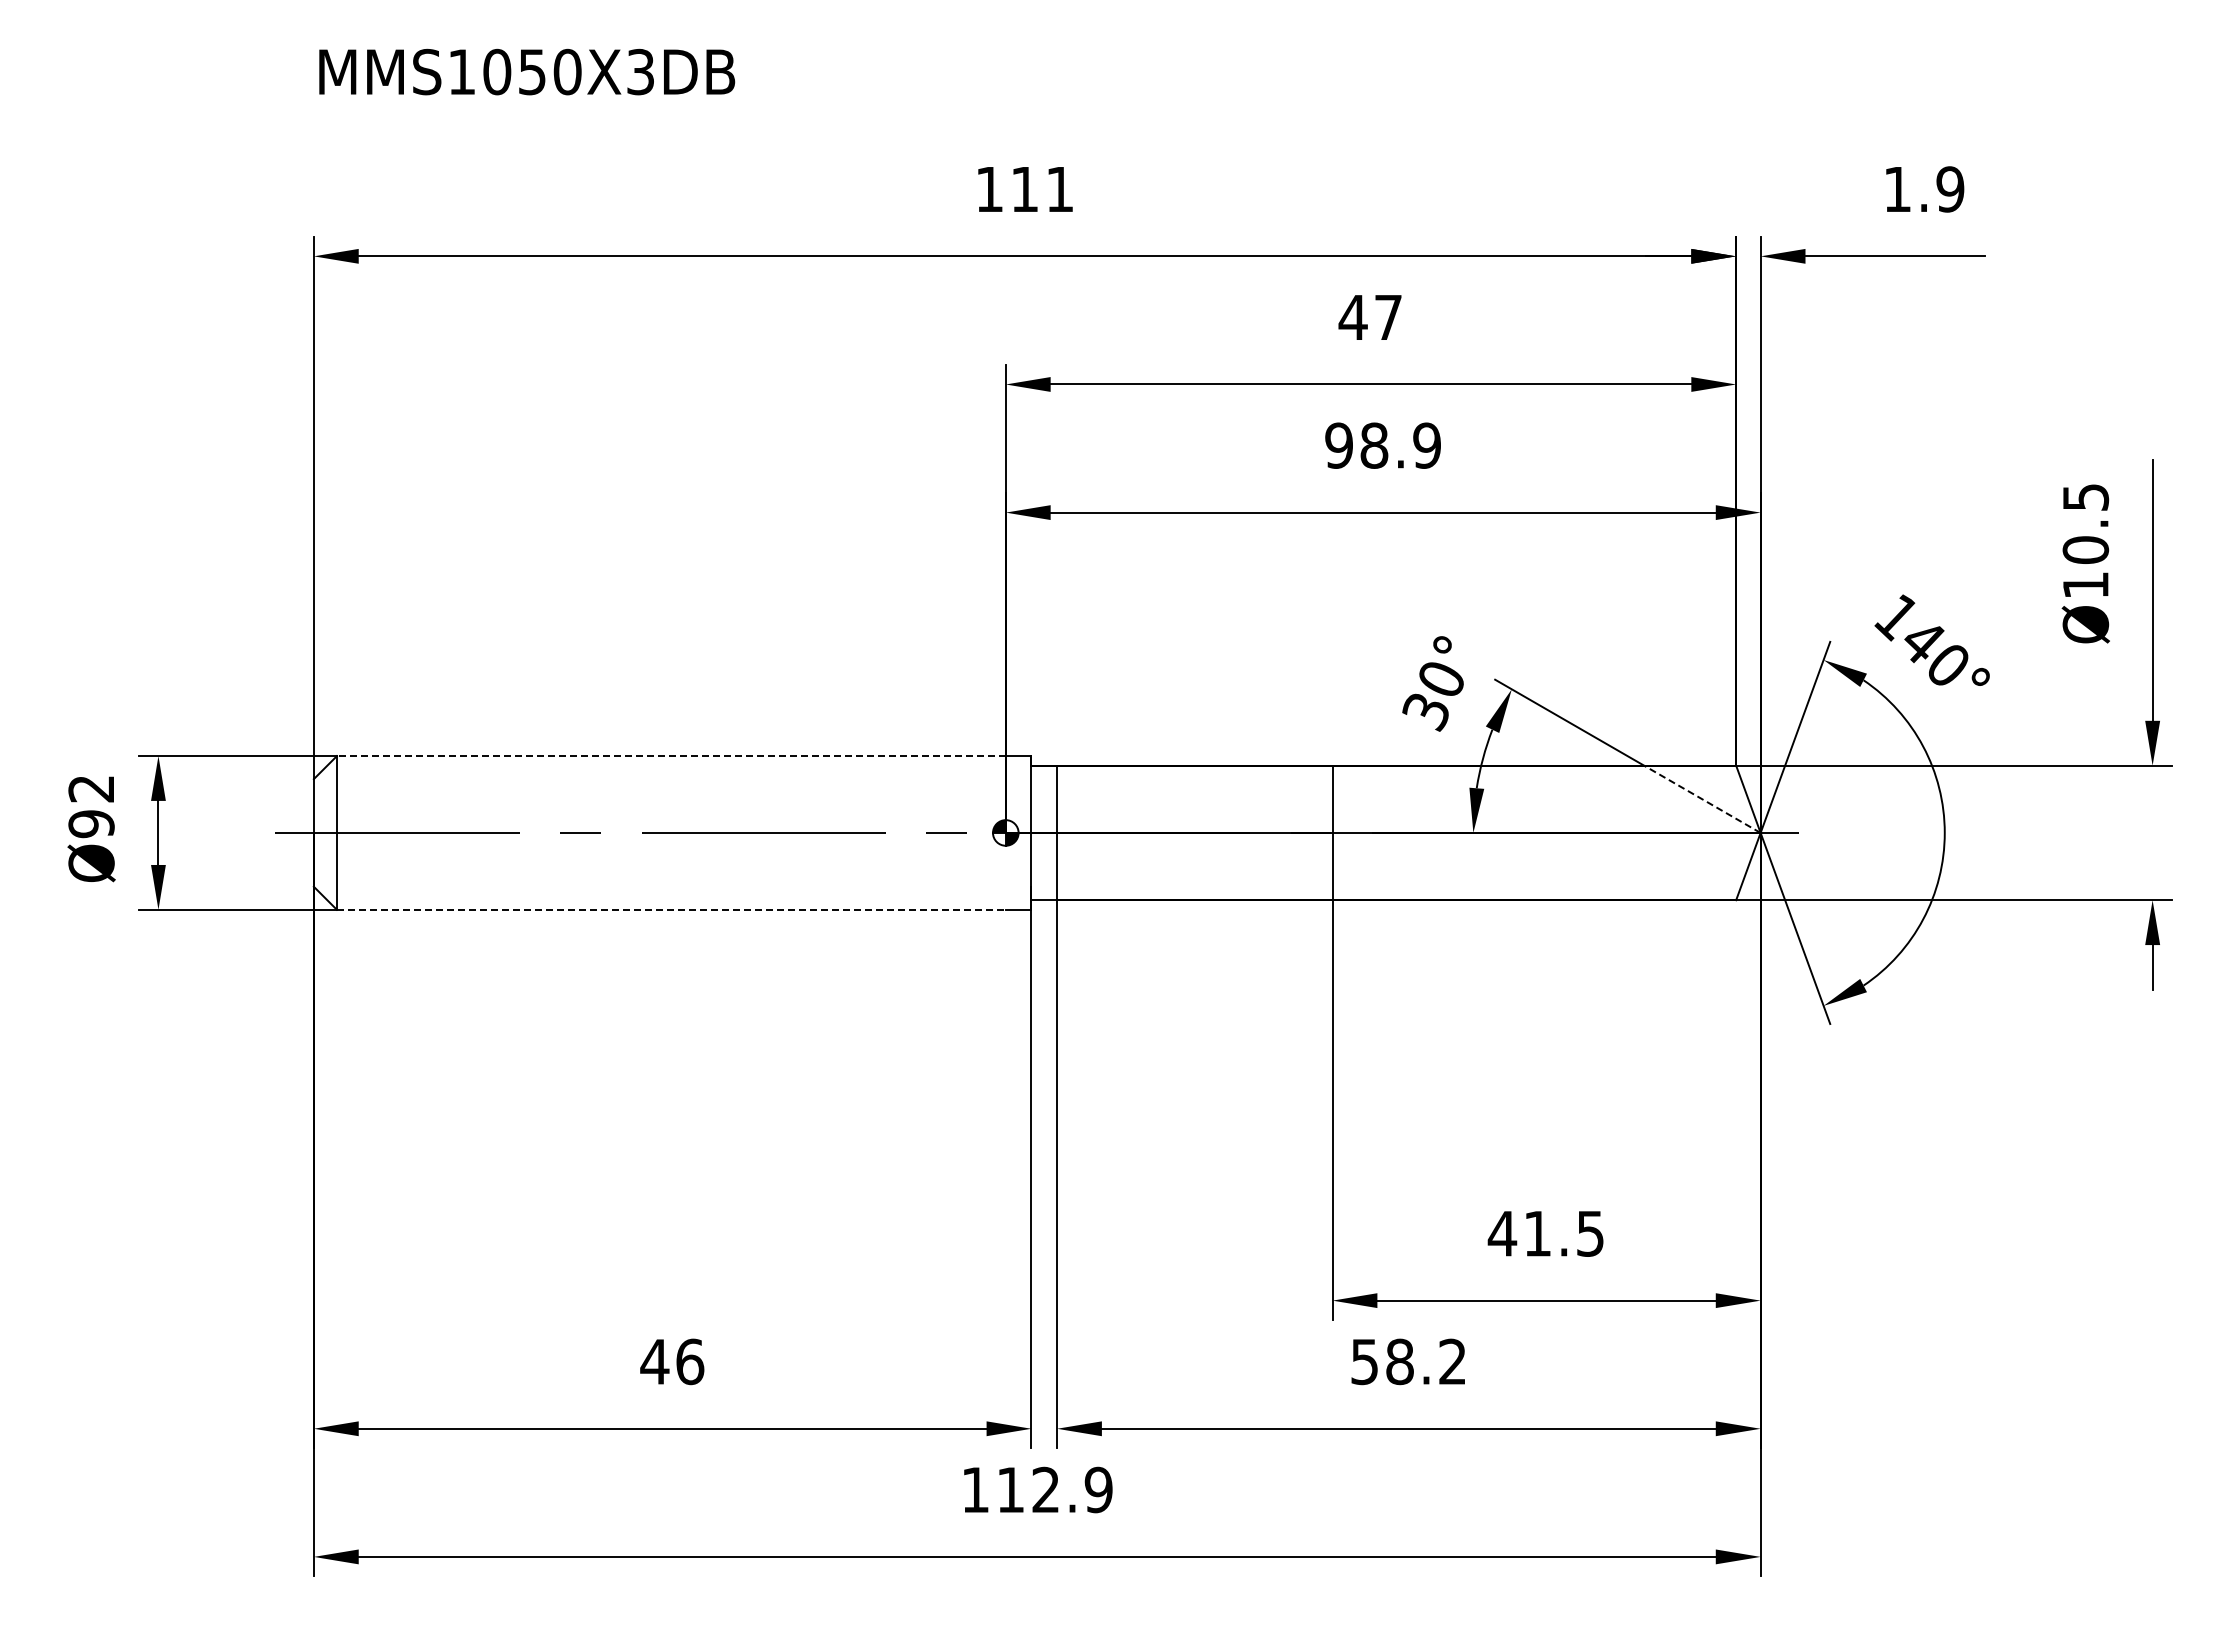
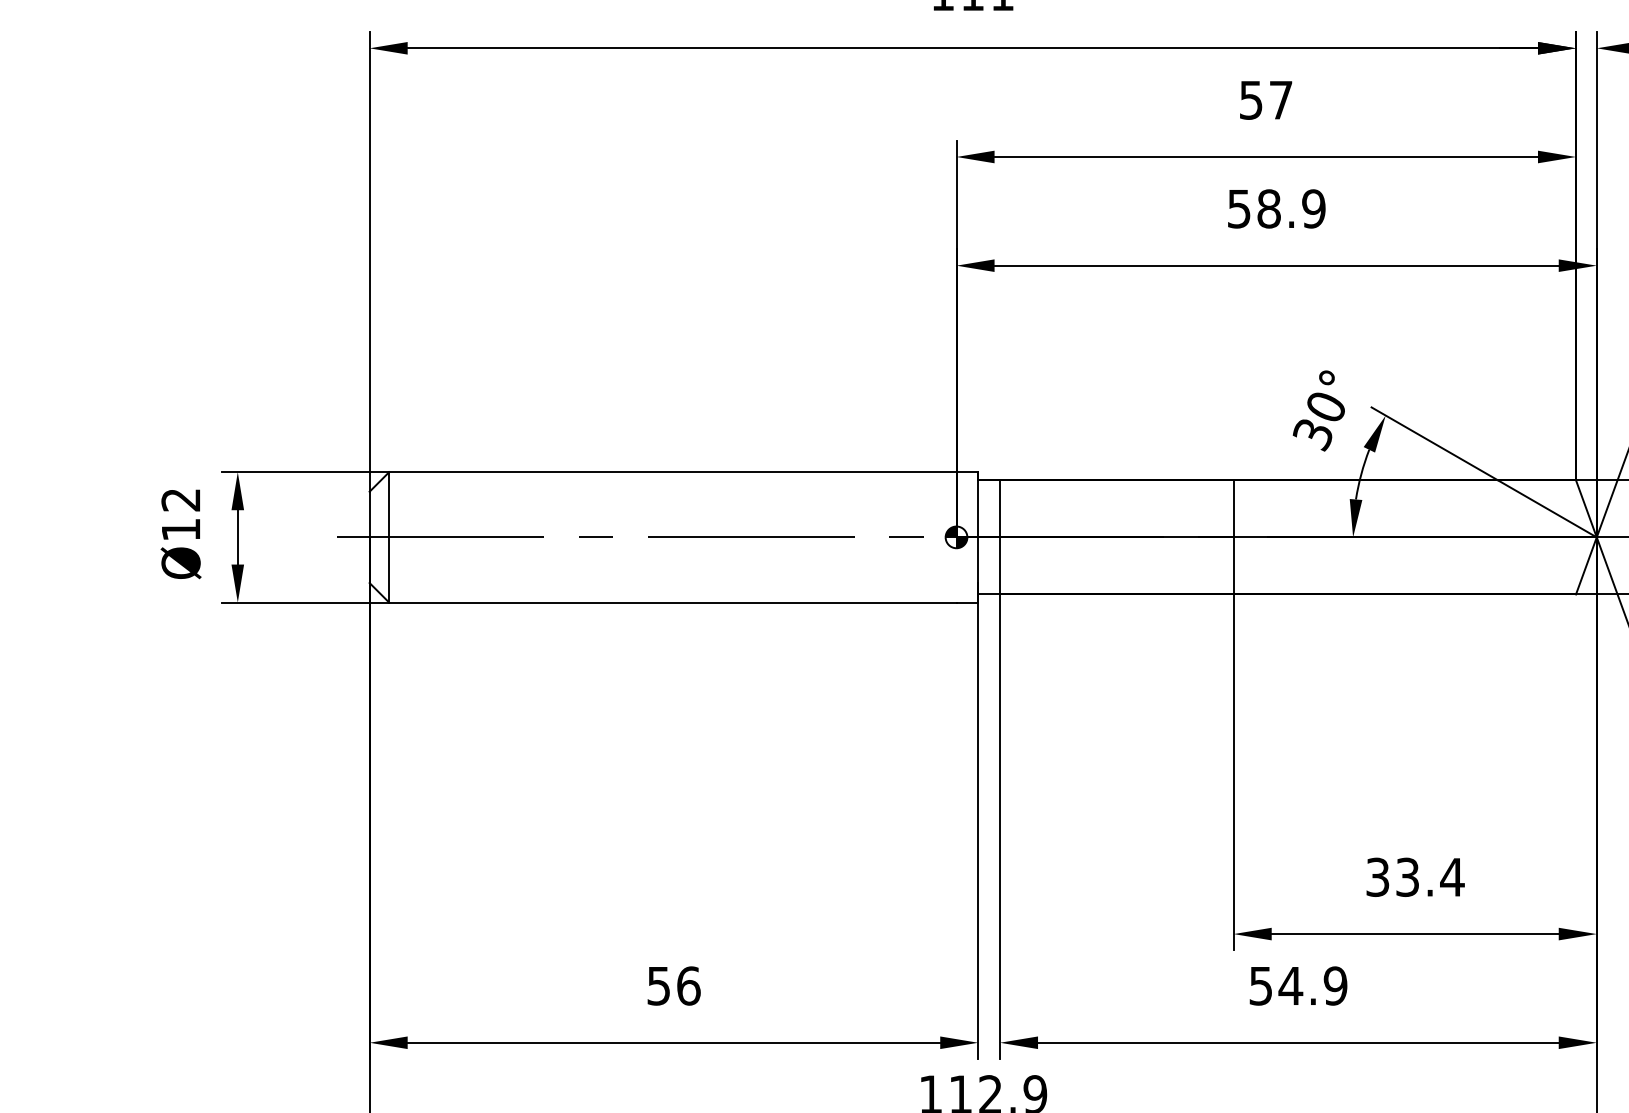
text: (1352, 317) -> (1250, 100), 47 -> 57
text: (1338, 445) -> (1238, 208), 98.9 -> 58.9
line: (670, 756) -> (672, 472), dashed -> solid
line: (1701, 799) -> (1546, 509), dashed -> solid
text: (91, 824) -> (181, 530), Ø92 -> Ø12
line: (671, 909) -> (672, 602), dashed -> solid
text: (1546, 1233) -> (1415, 877), 41.5 -> 33.4
text: (1425, 1361) -> (1312, 985), 58.2 -> 54.9
text: (654, 1362) -> (658, 986), 46 -> 56

